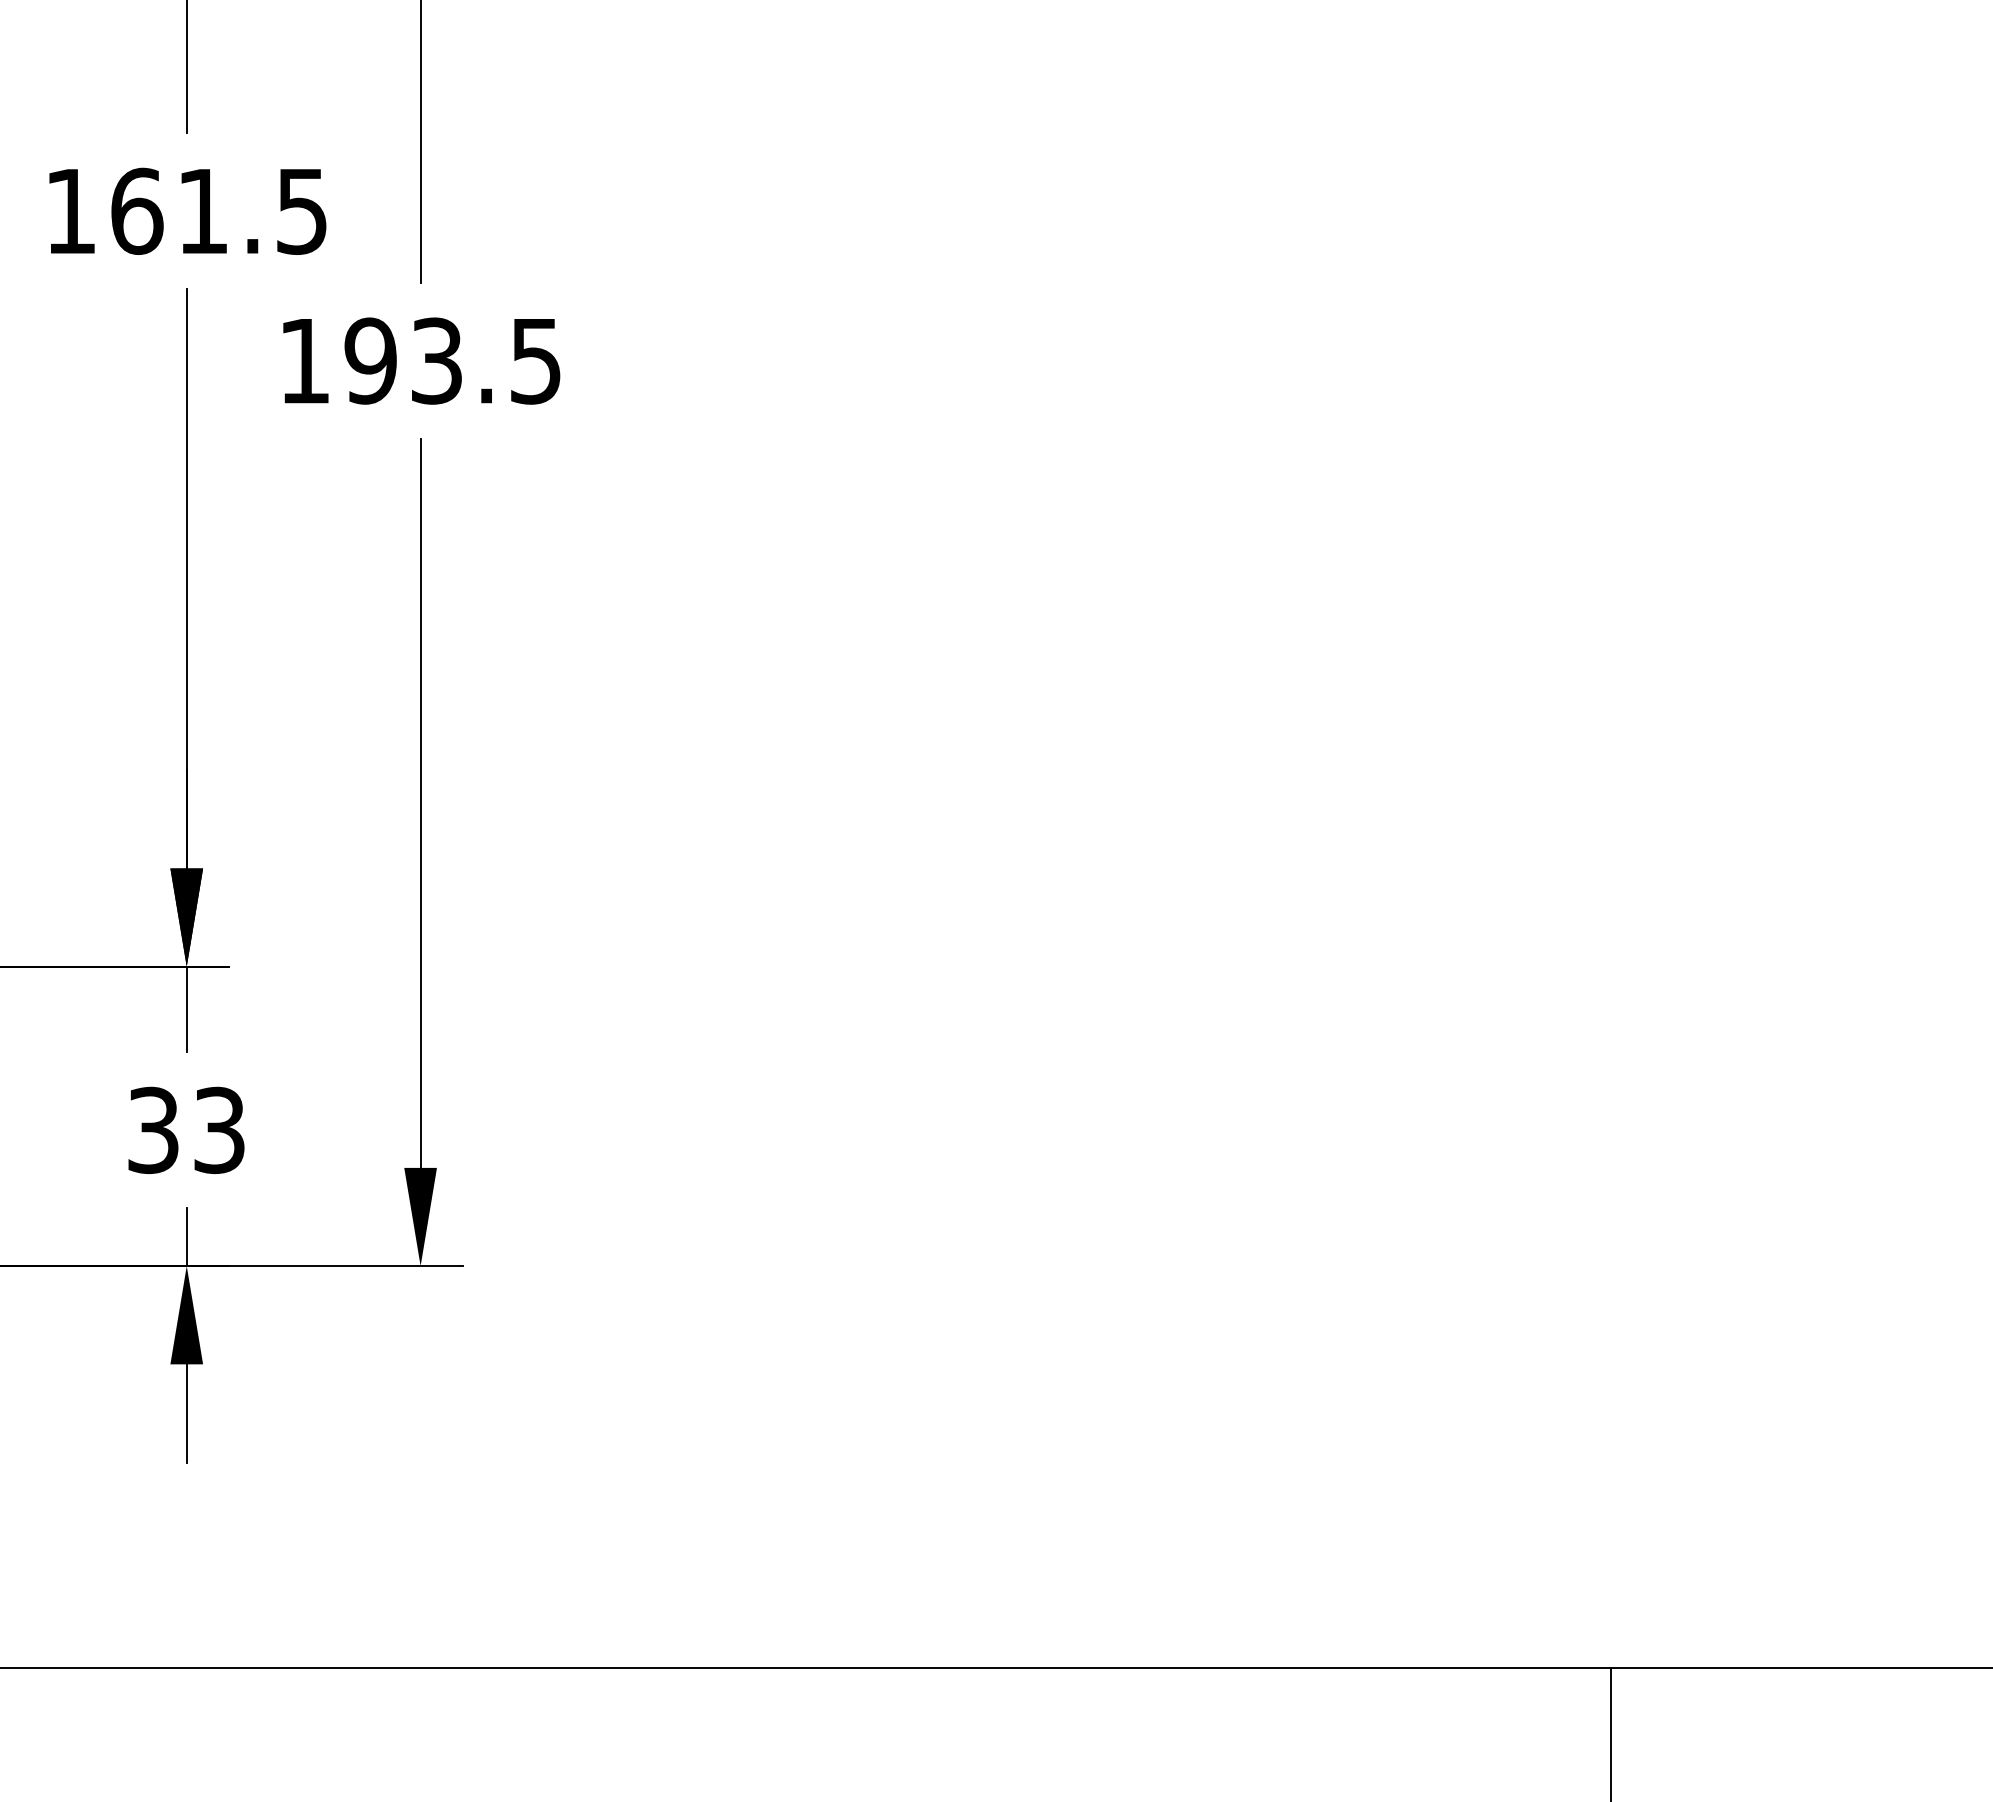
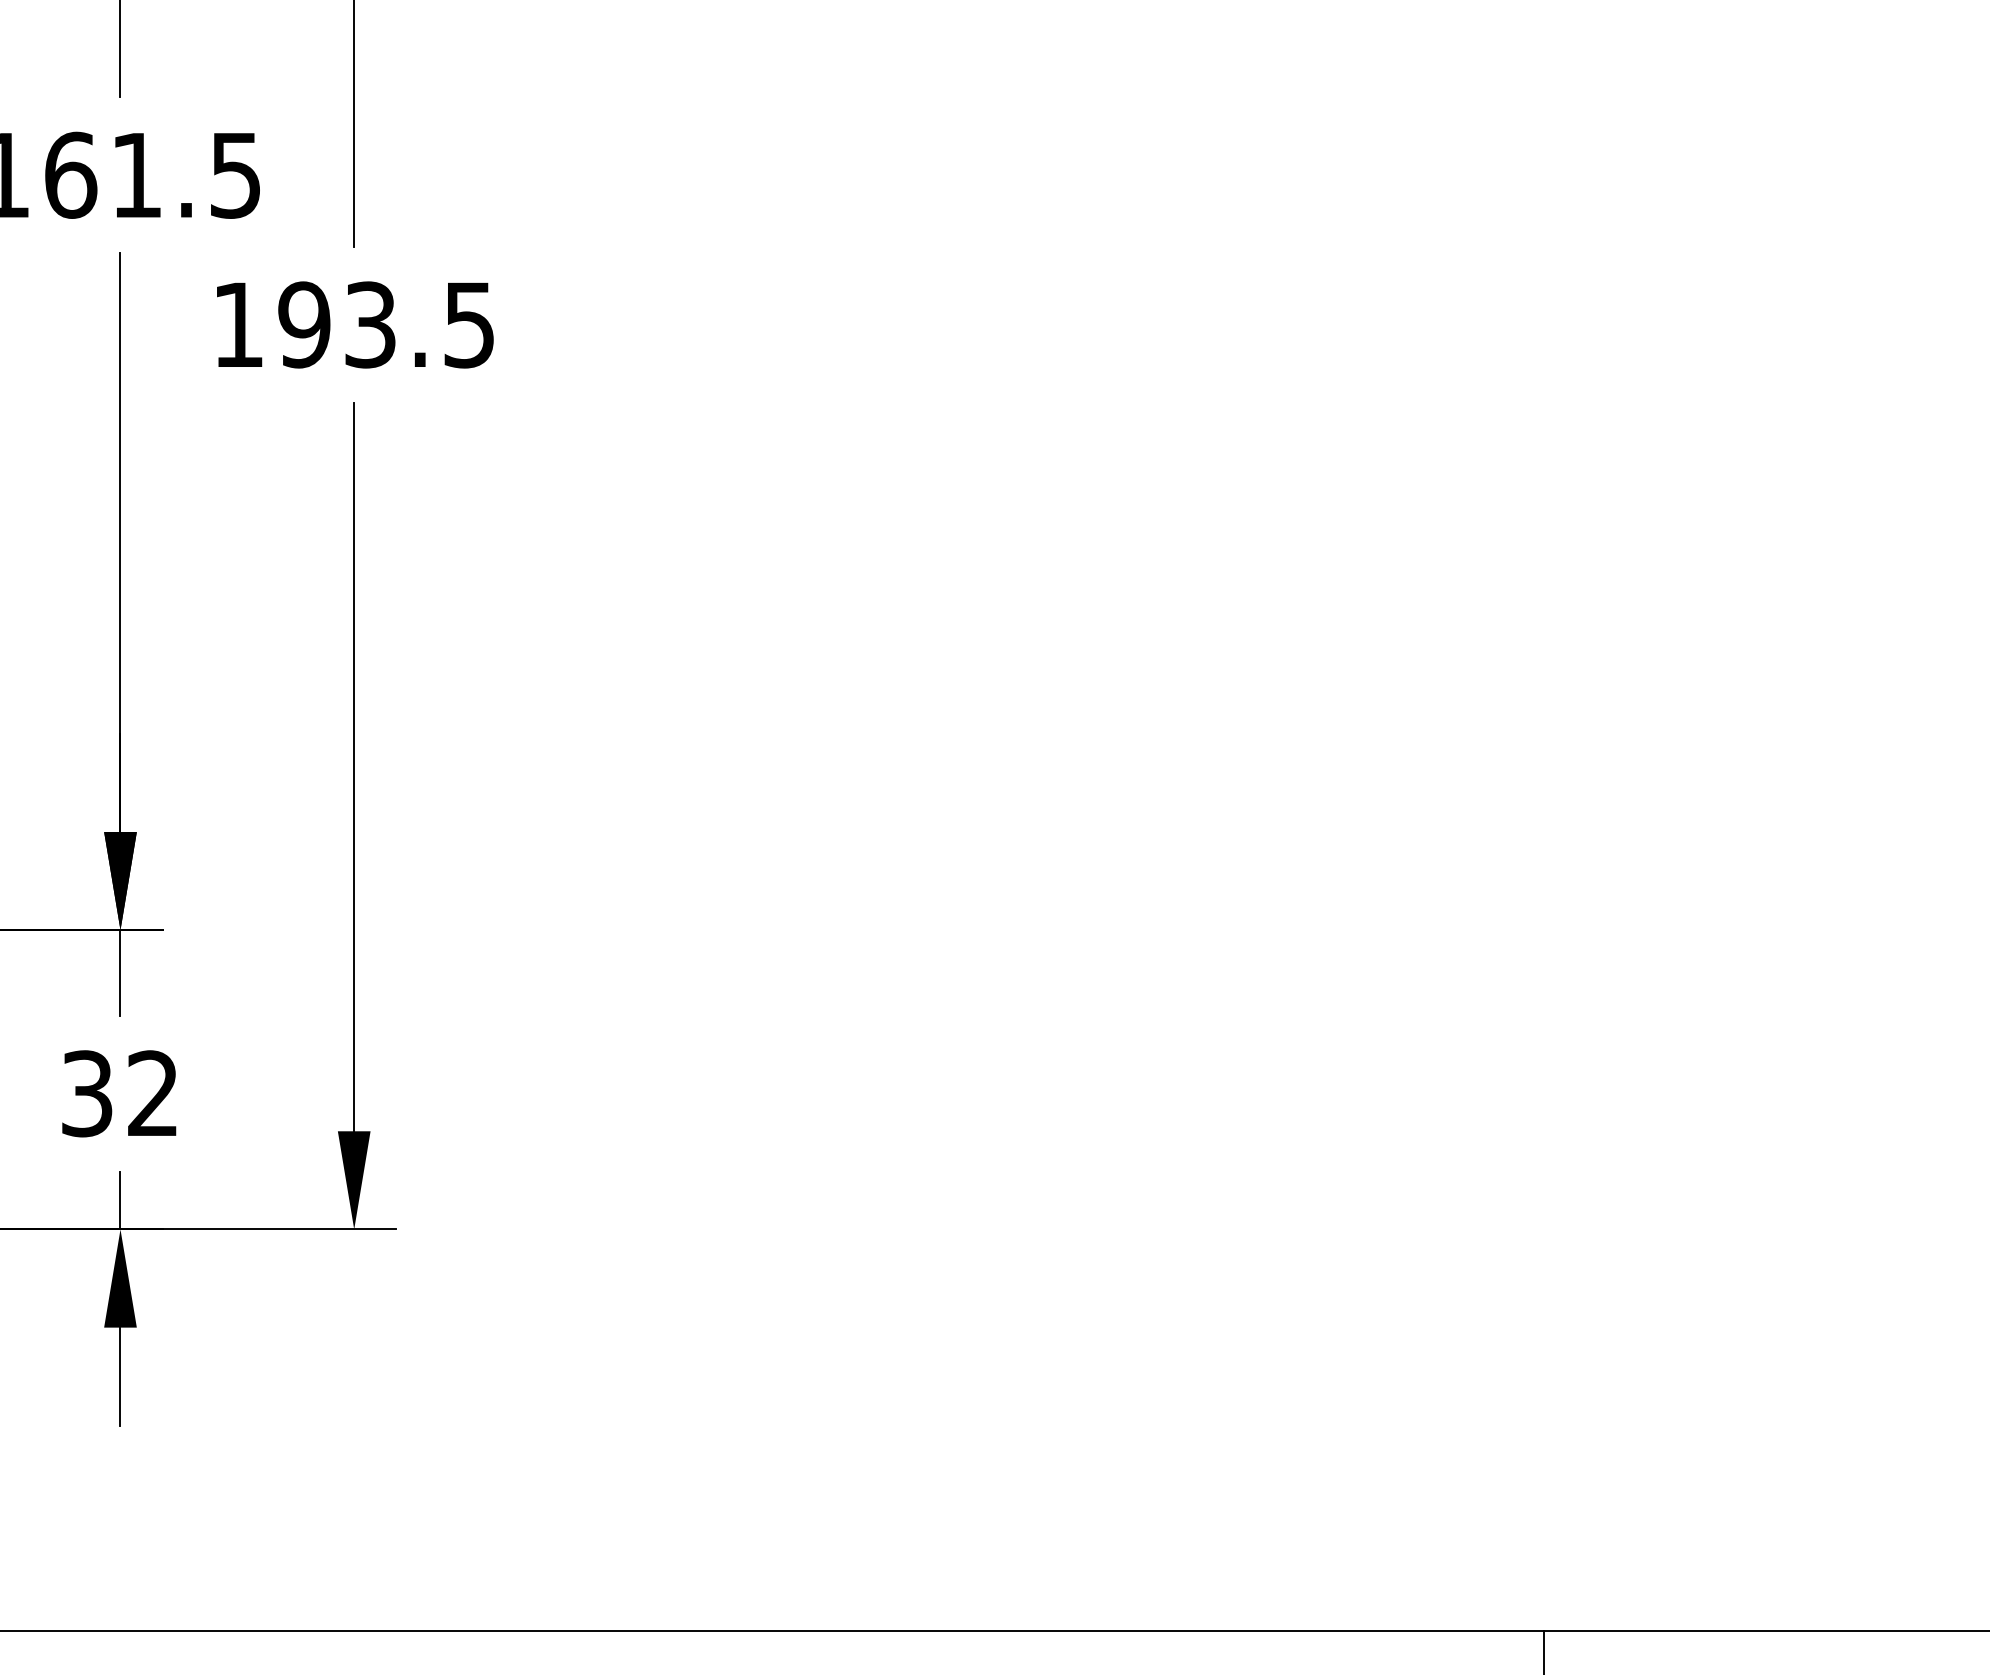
text: (219, 1130) -> (153, 1093), 33 -> 32

